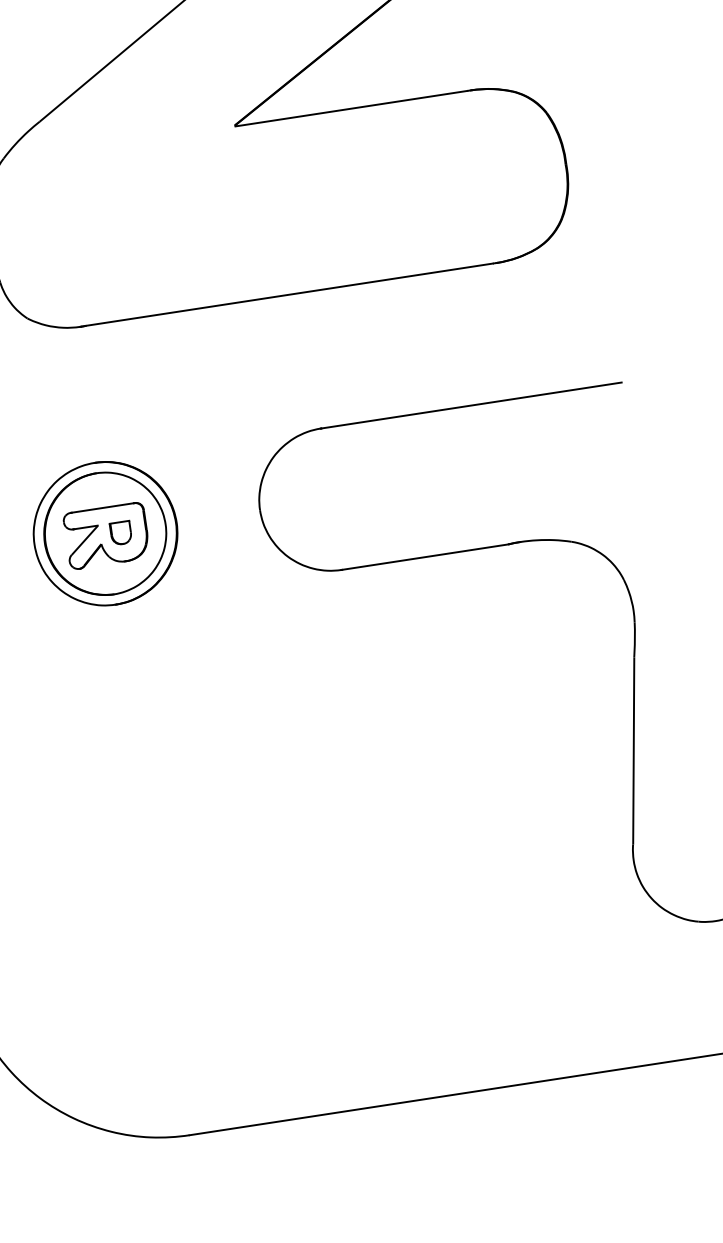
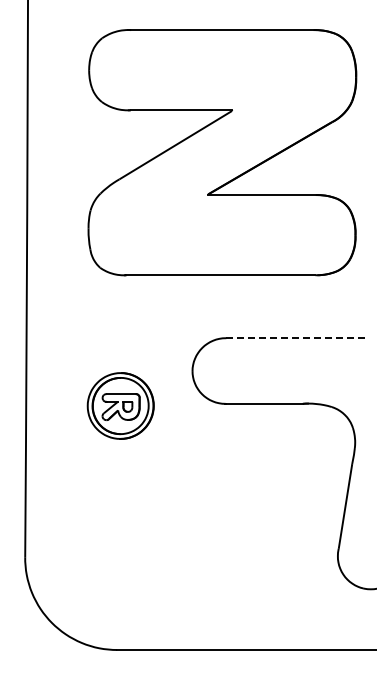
line: (470, 406) -> (295, 338), solid -> dashed
part: (104, 532) -> (120, 405), moved

